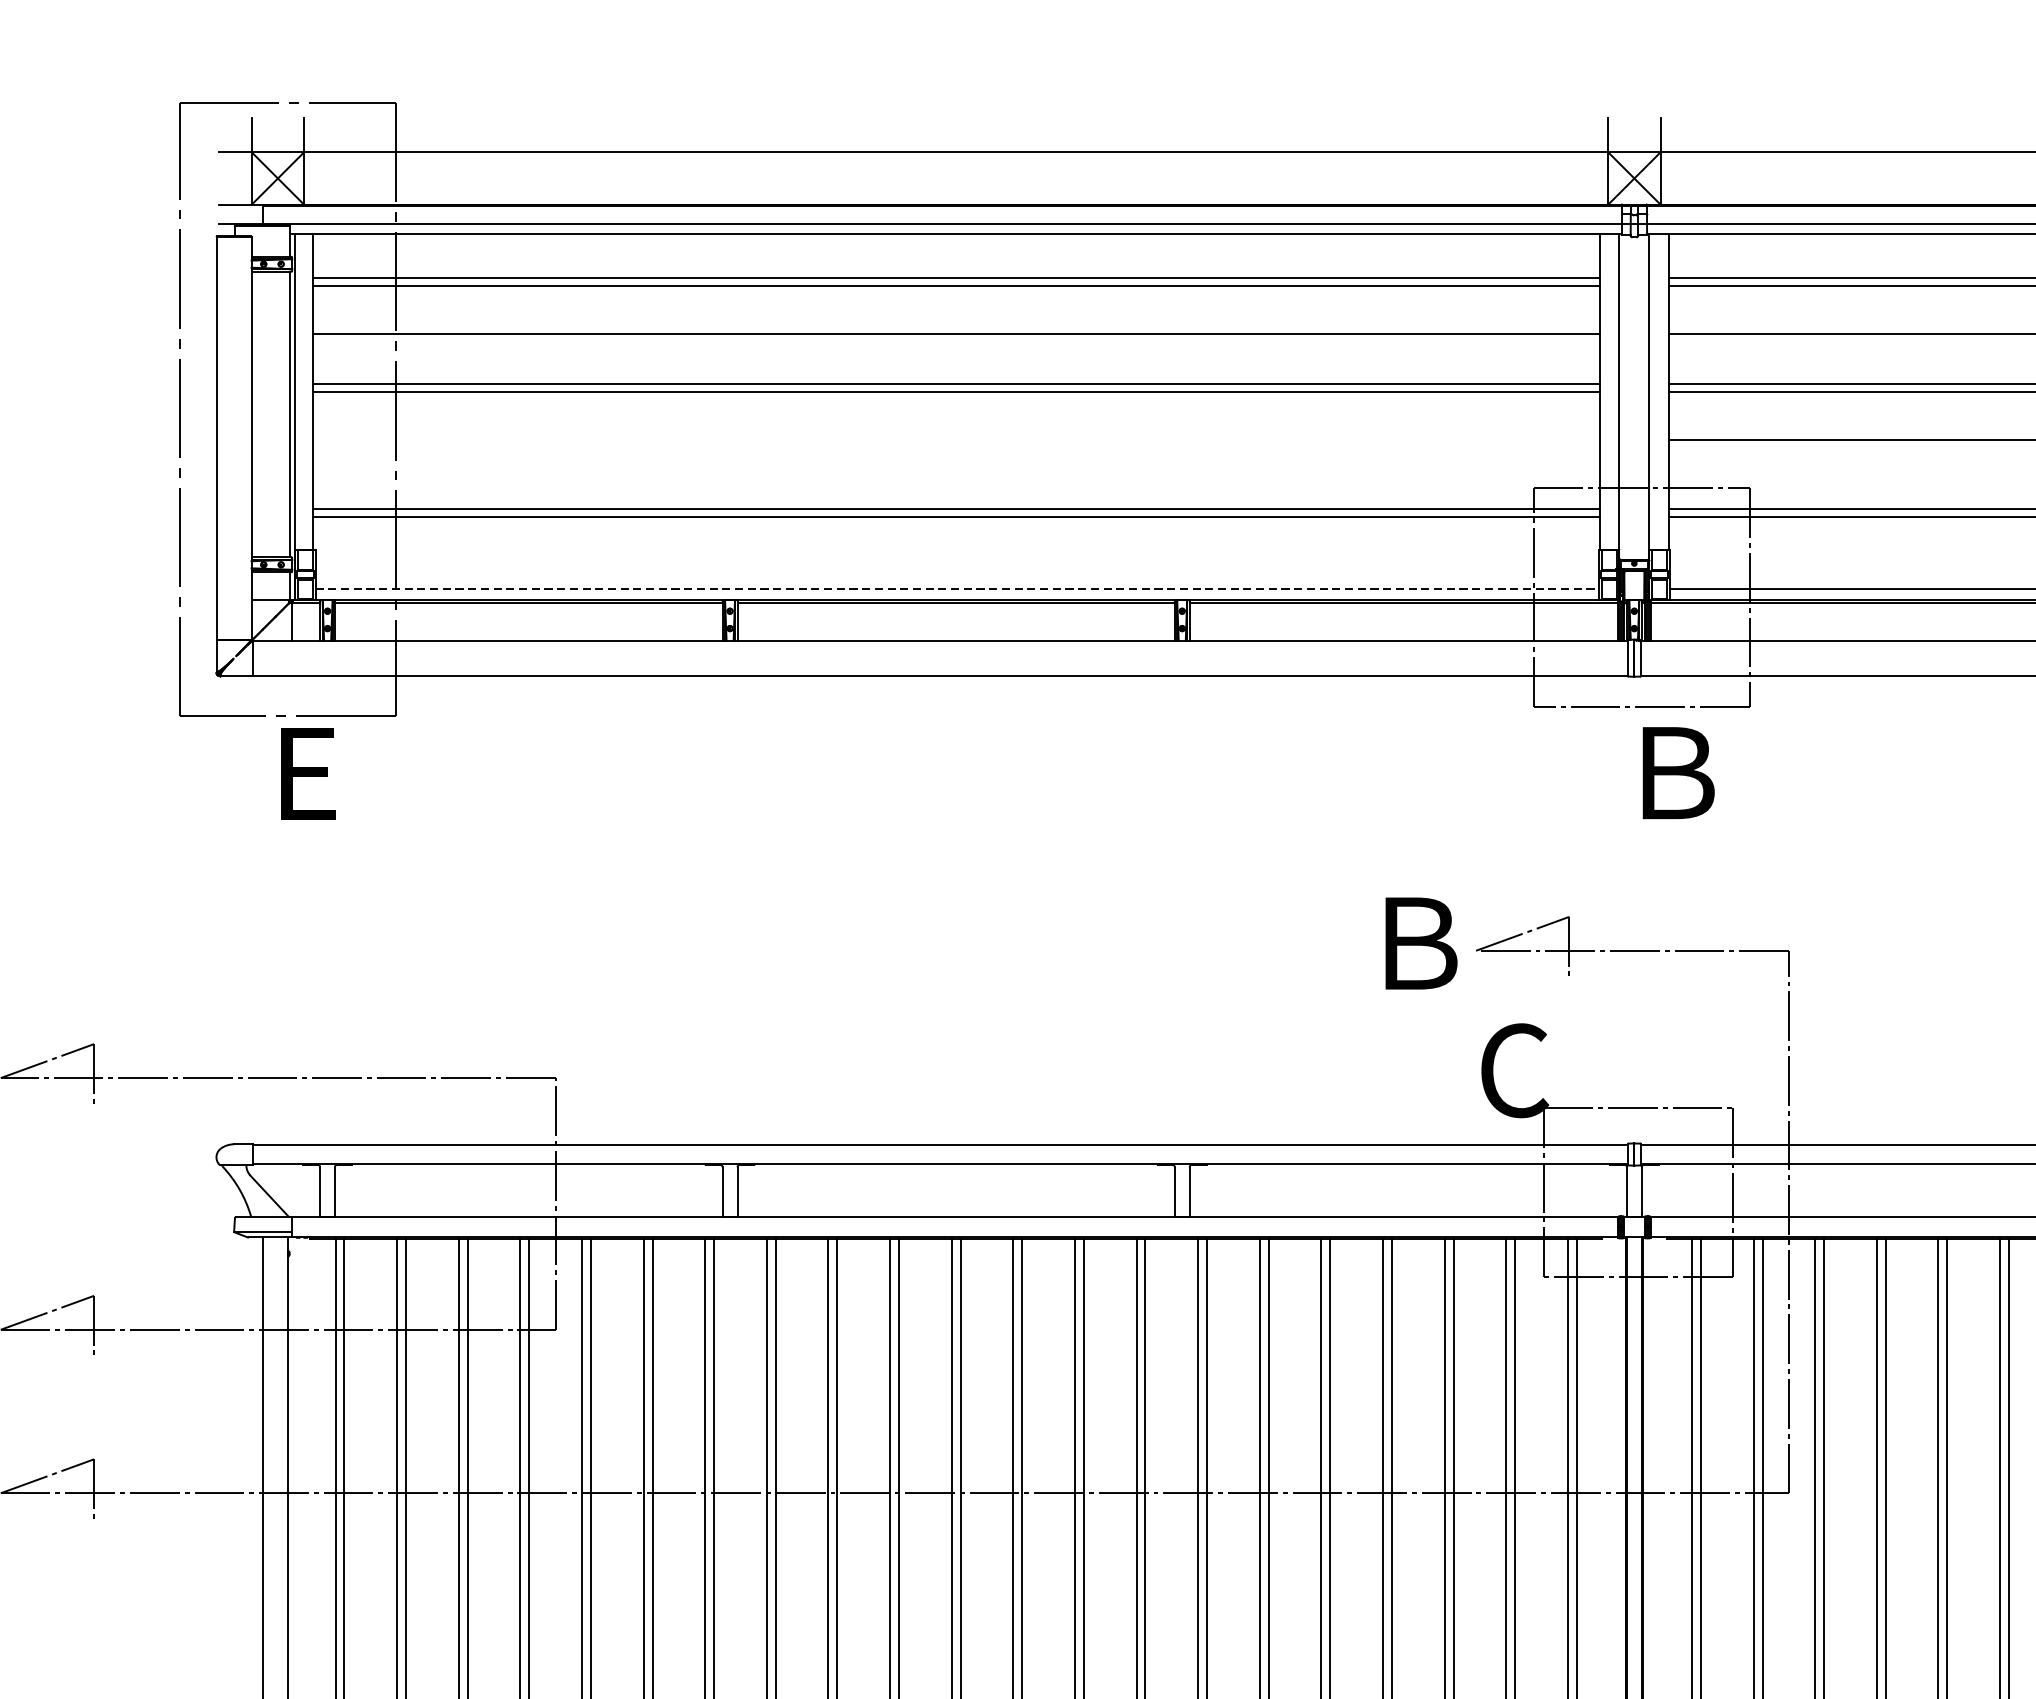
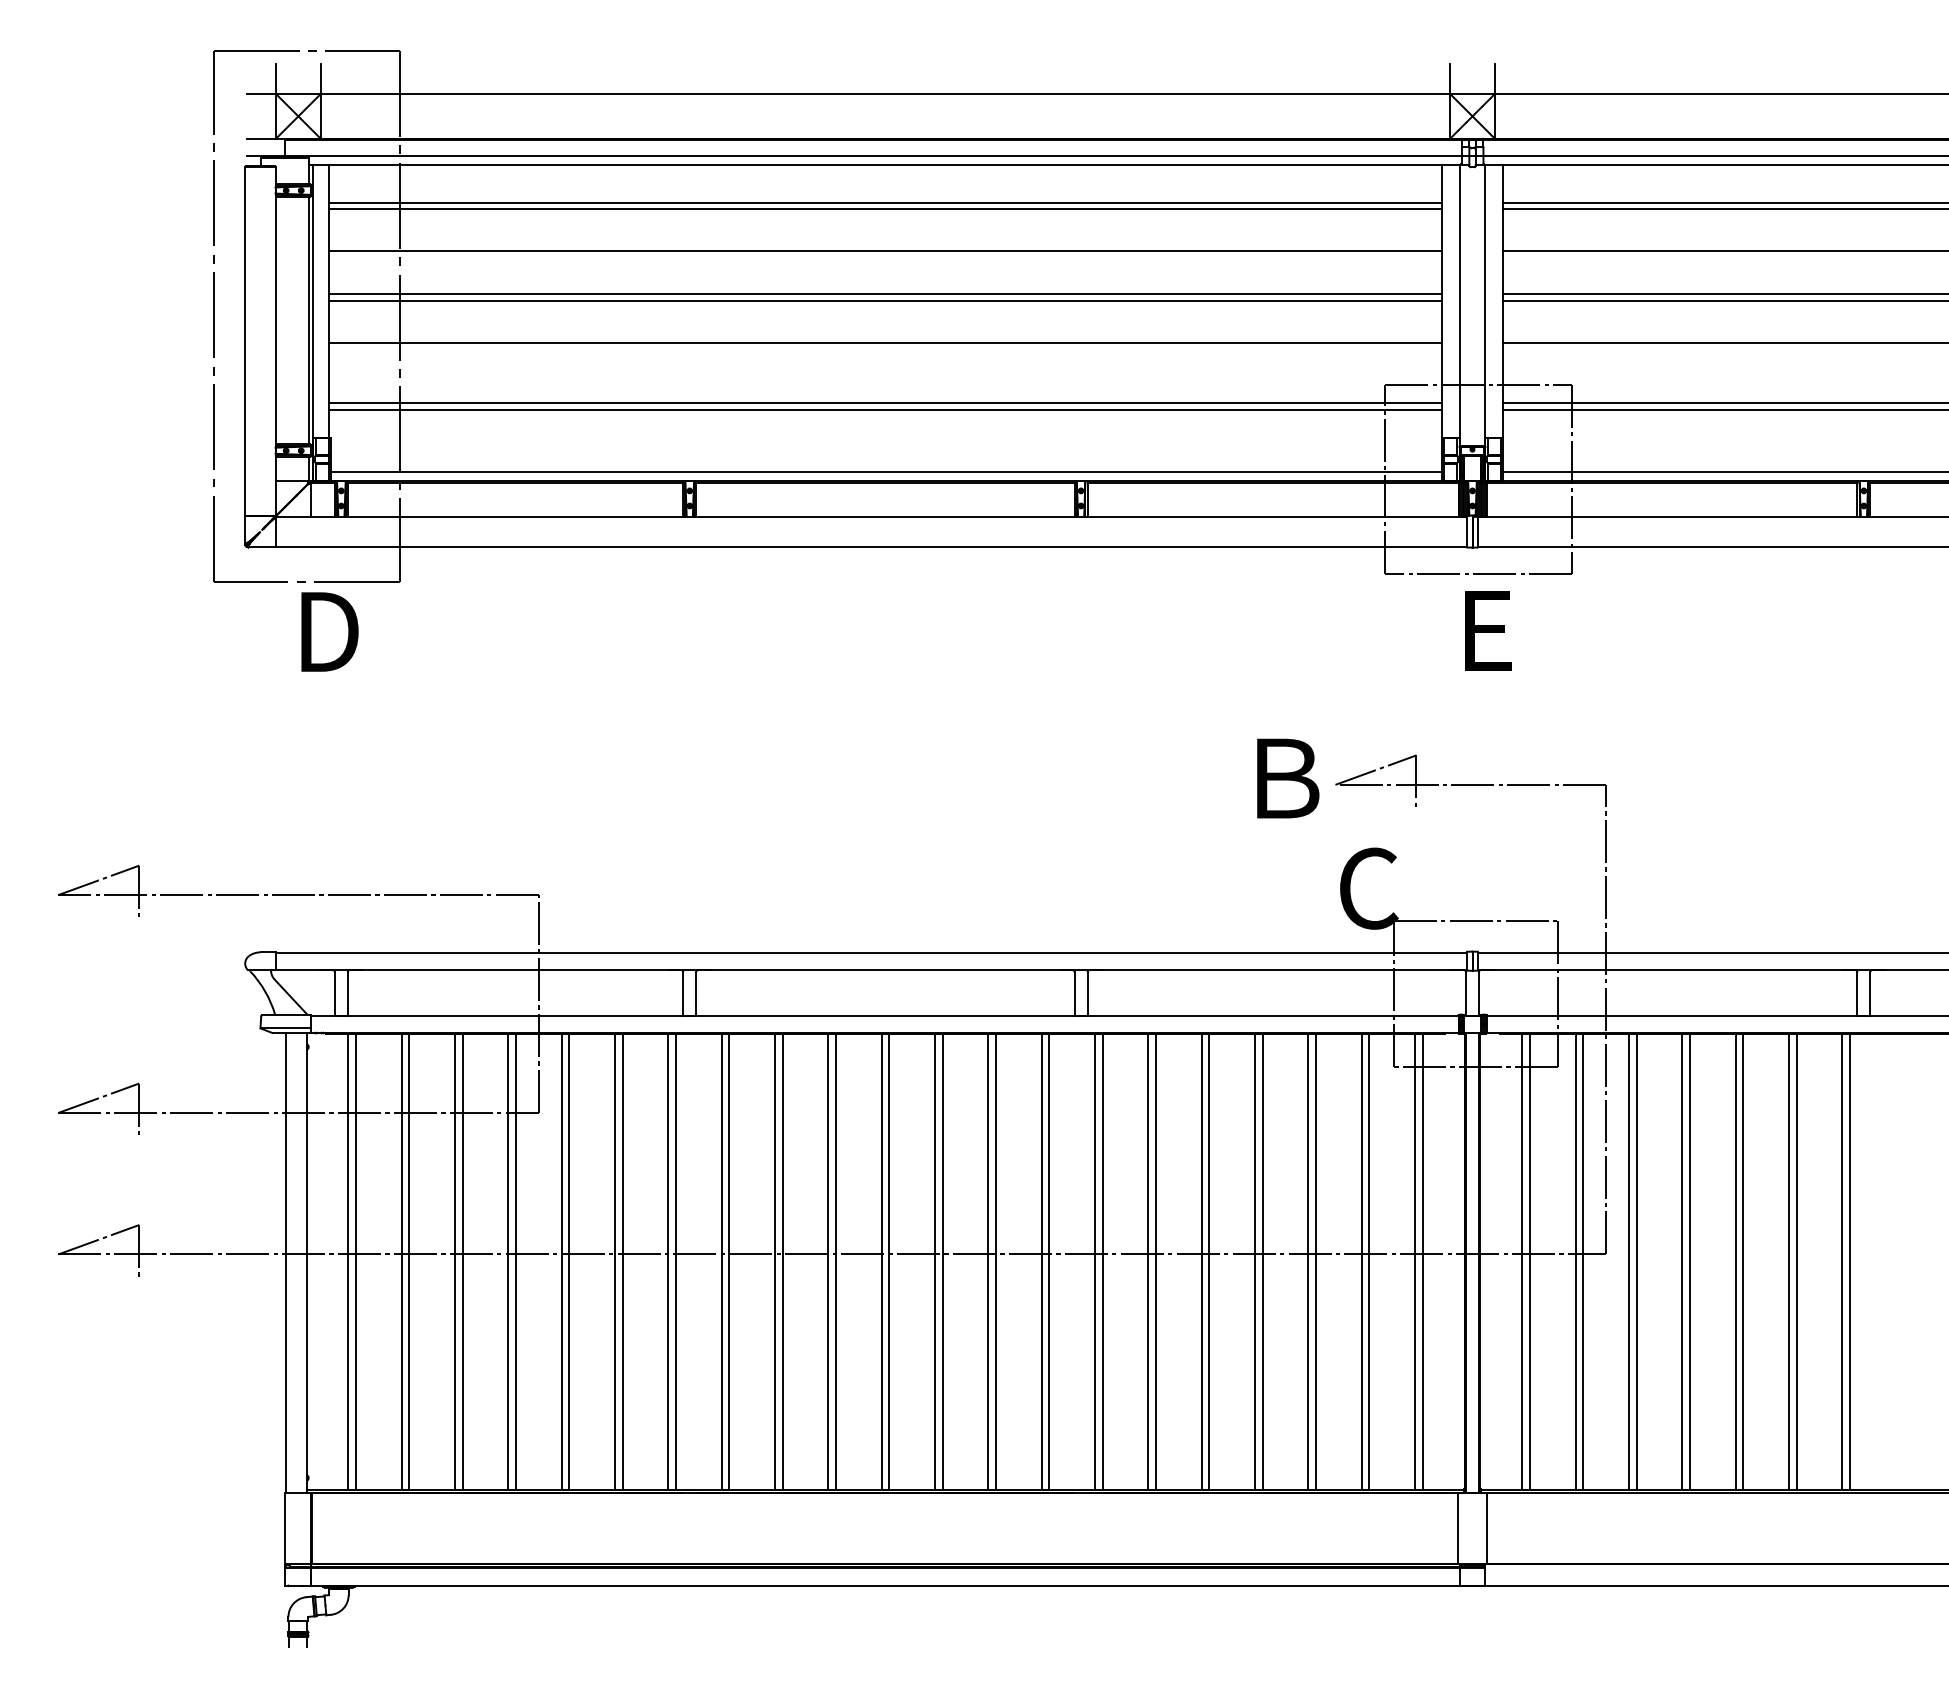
line: (956, 439) -> (885, 342), added
line: (958, 589) -> (887, 472), dashed -> solid
text: (1670, 772) -> (1503, 630), Ｂ -> E
text: (313, 773) -> (329, 631), E -> D

